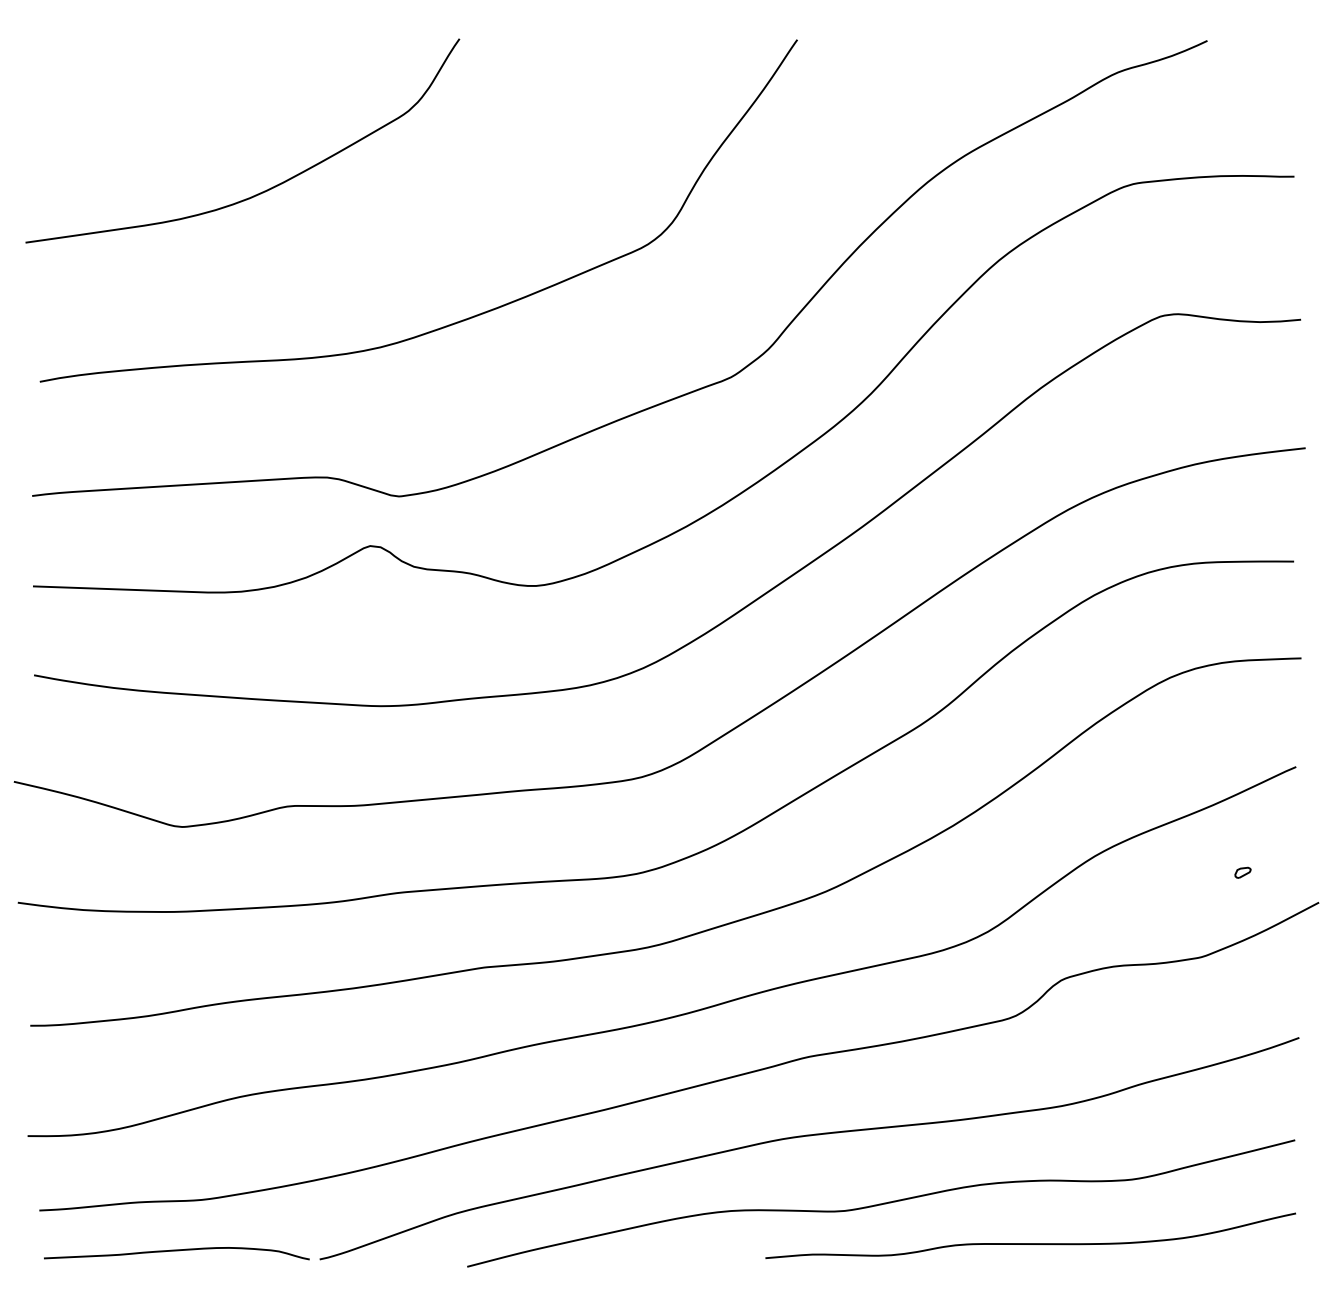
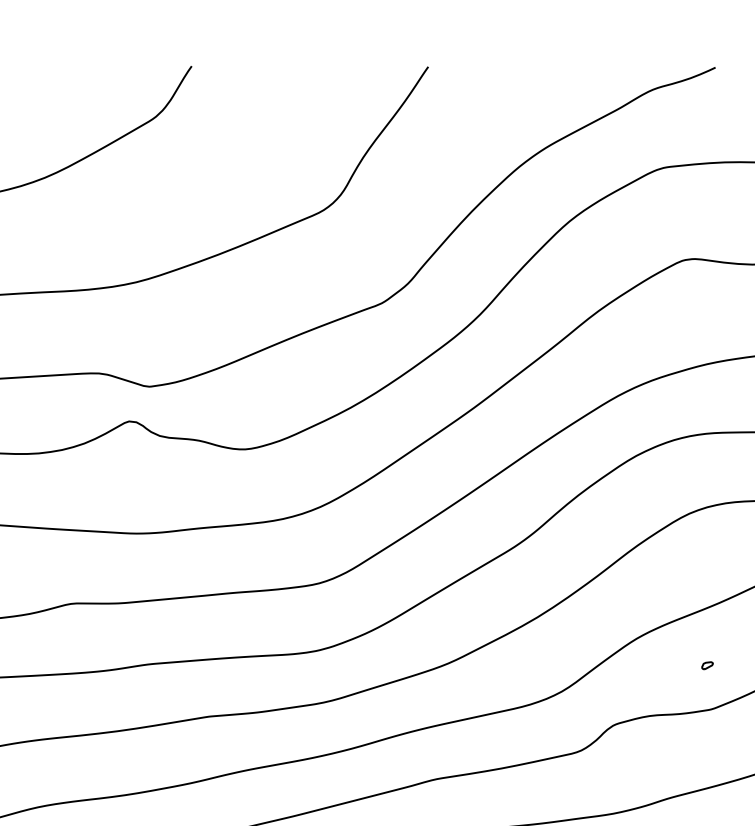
part: (1242, 872) -> (707, 665), moved

